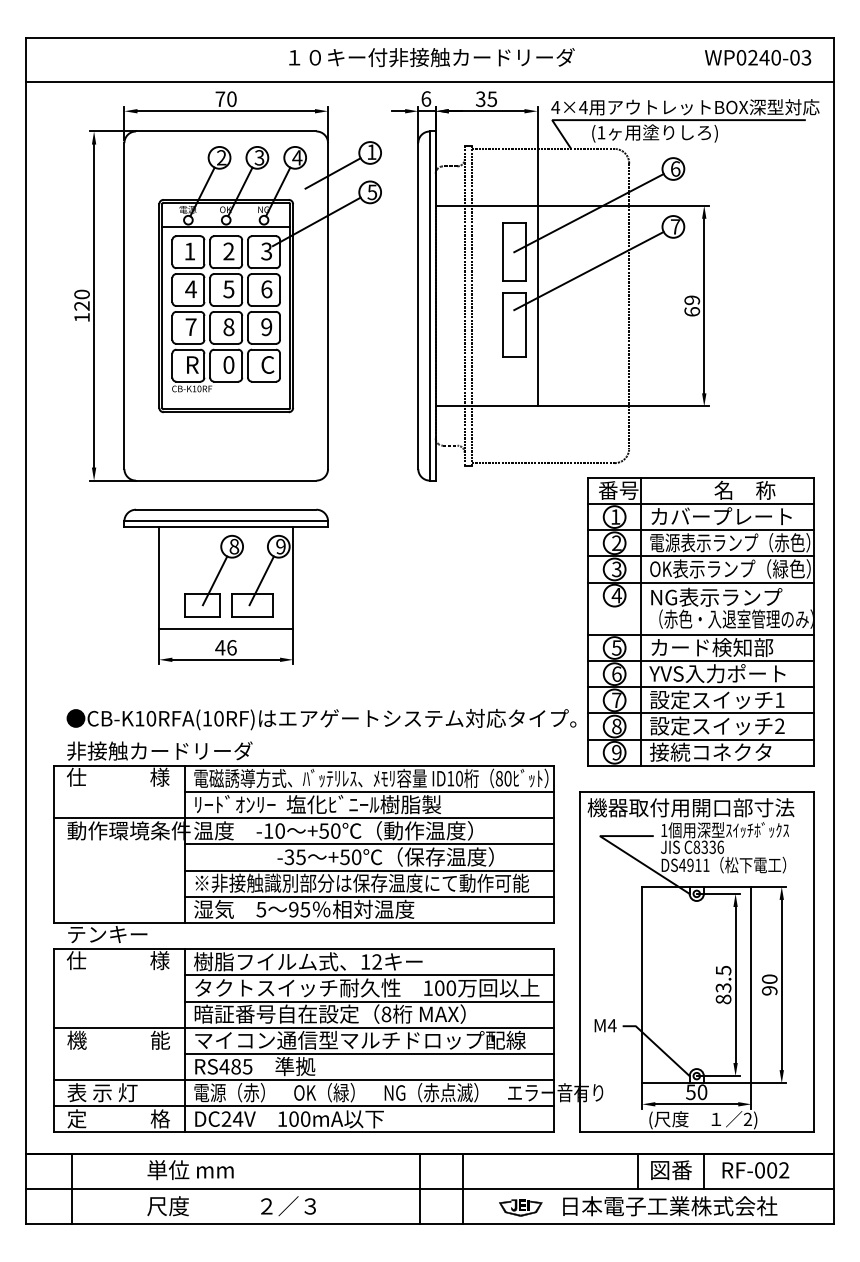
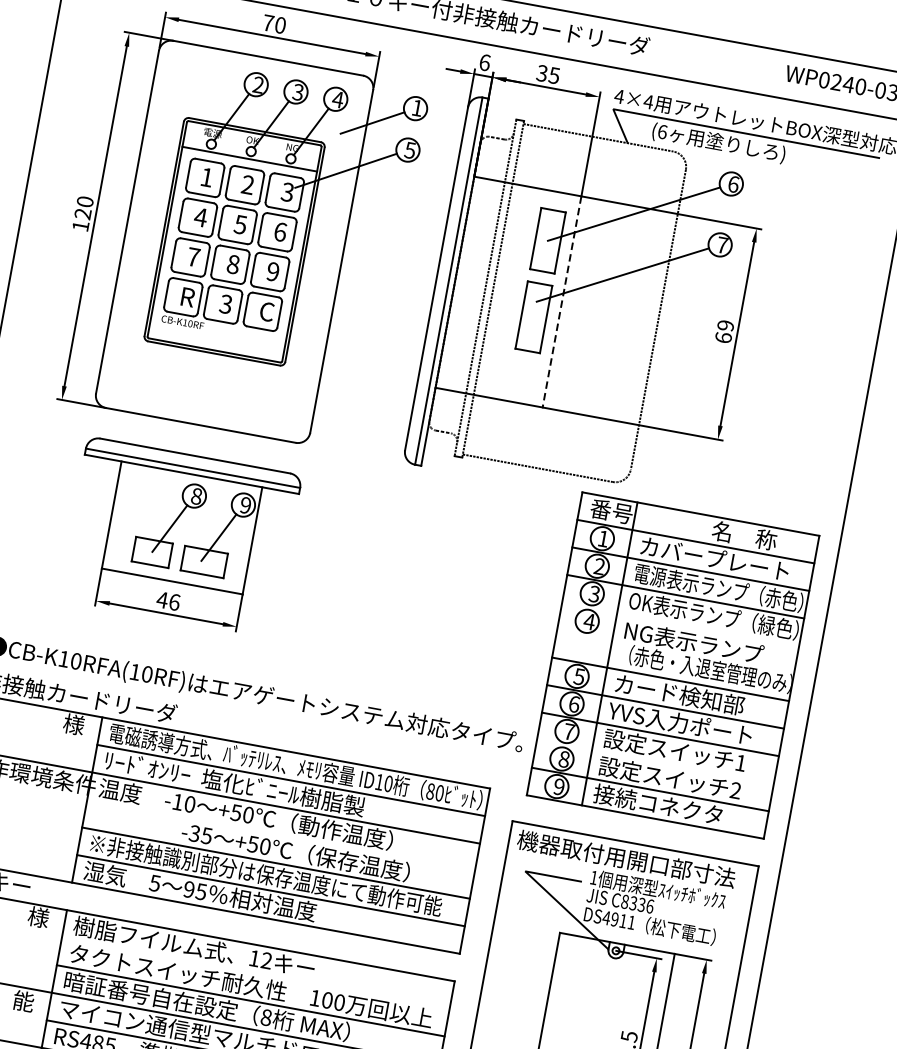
text: (601, 132) -> (662, 131), (1 -> (6
line: (537, 306) -> (561, 302), solid -> dashed
text: (228, 364) -> (225, 303), 0 -> 3
line: (700, 582) -> (680, 624), removed
line: (700, 713) -> (654, 761), removed
line: (368, 844) -> (280, 835), removed
line: (368, 975) -> (255, 973), removed

